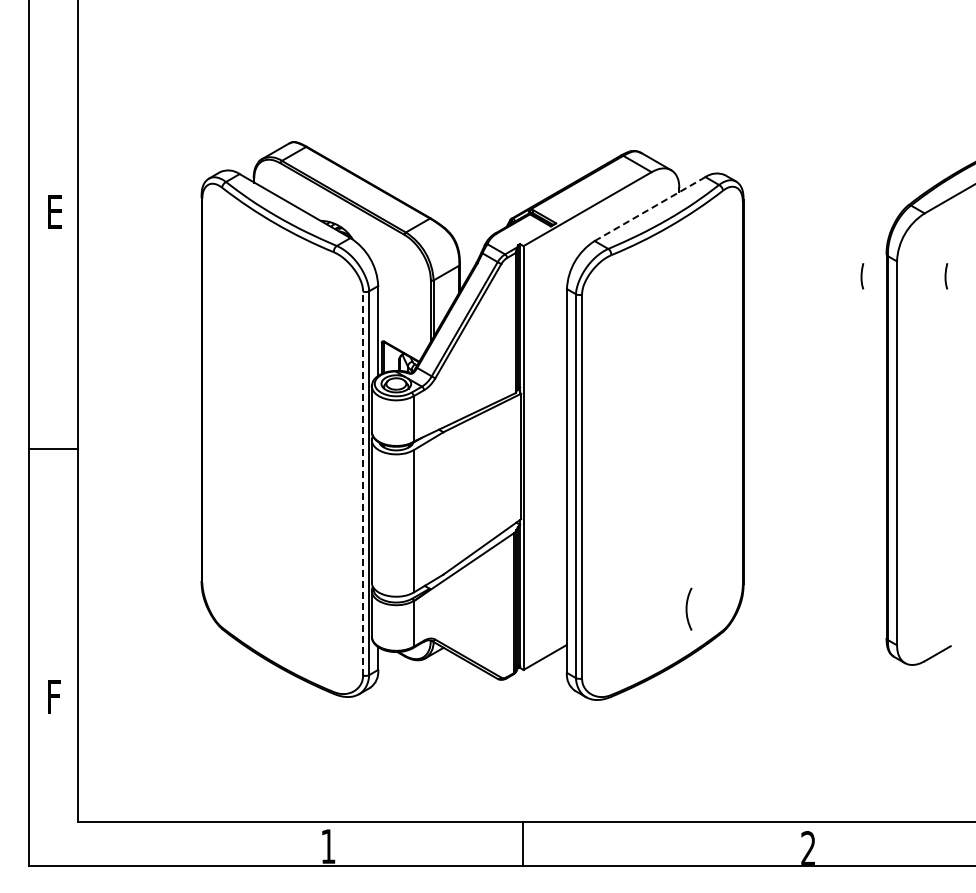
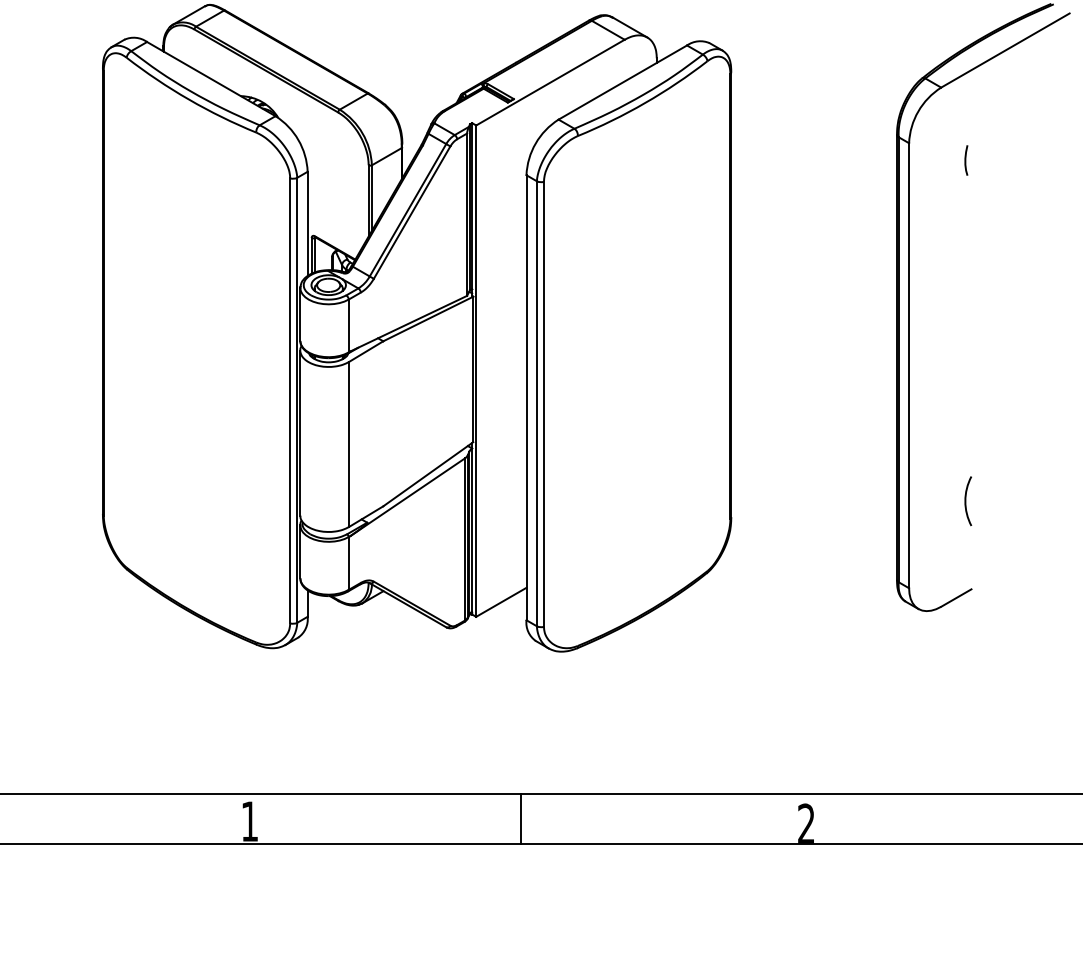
line: (650, 209) -> (623, 83), dashed -> solid
curve: (862, 276) -> (869, 160), removed
line: (363, 483) -> (290, 400), dashed -> solid
arc: (687, 608) -> (966, 500), moved
line: (522, 844) -> (521, 819), moved

